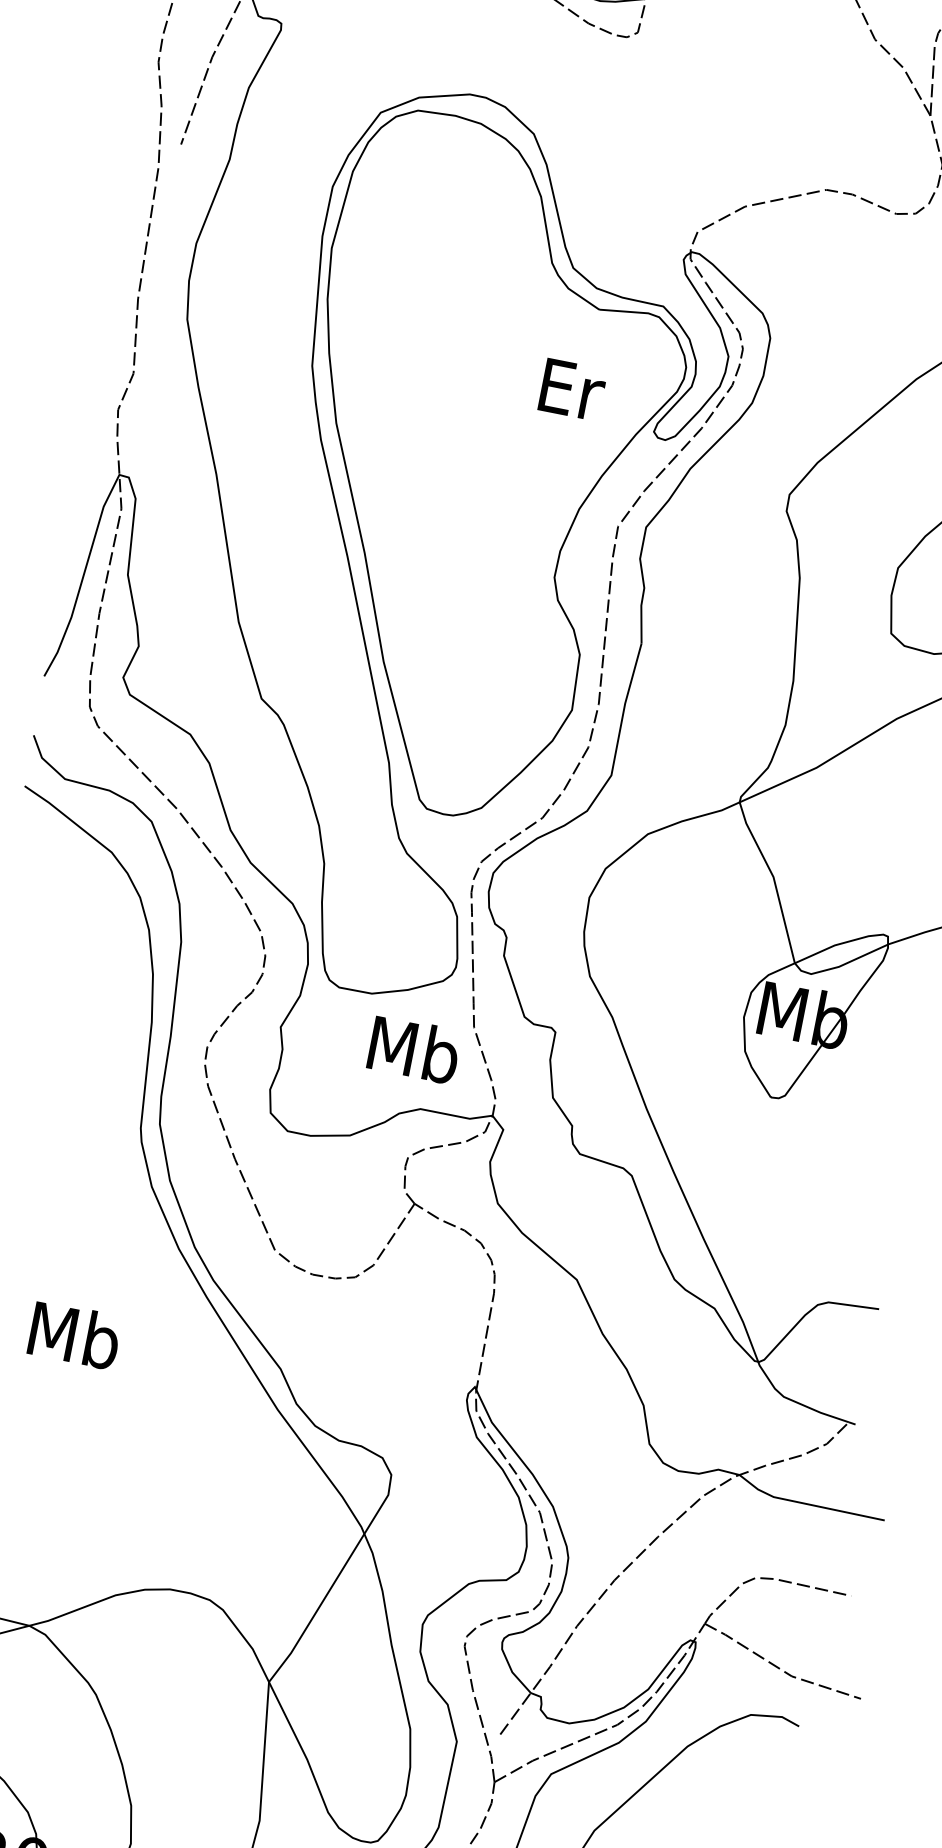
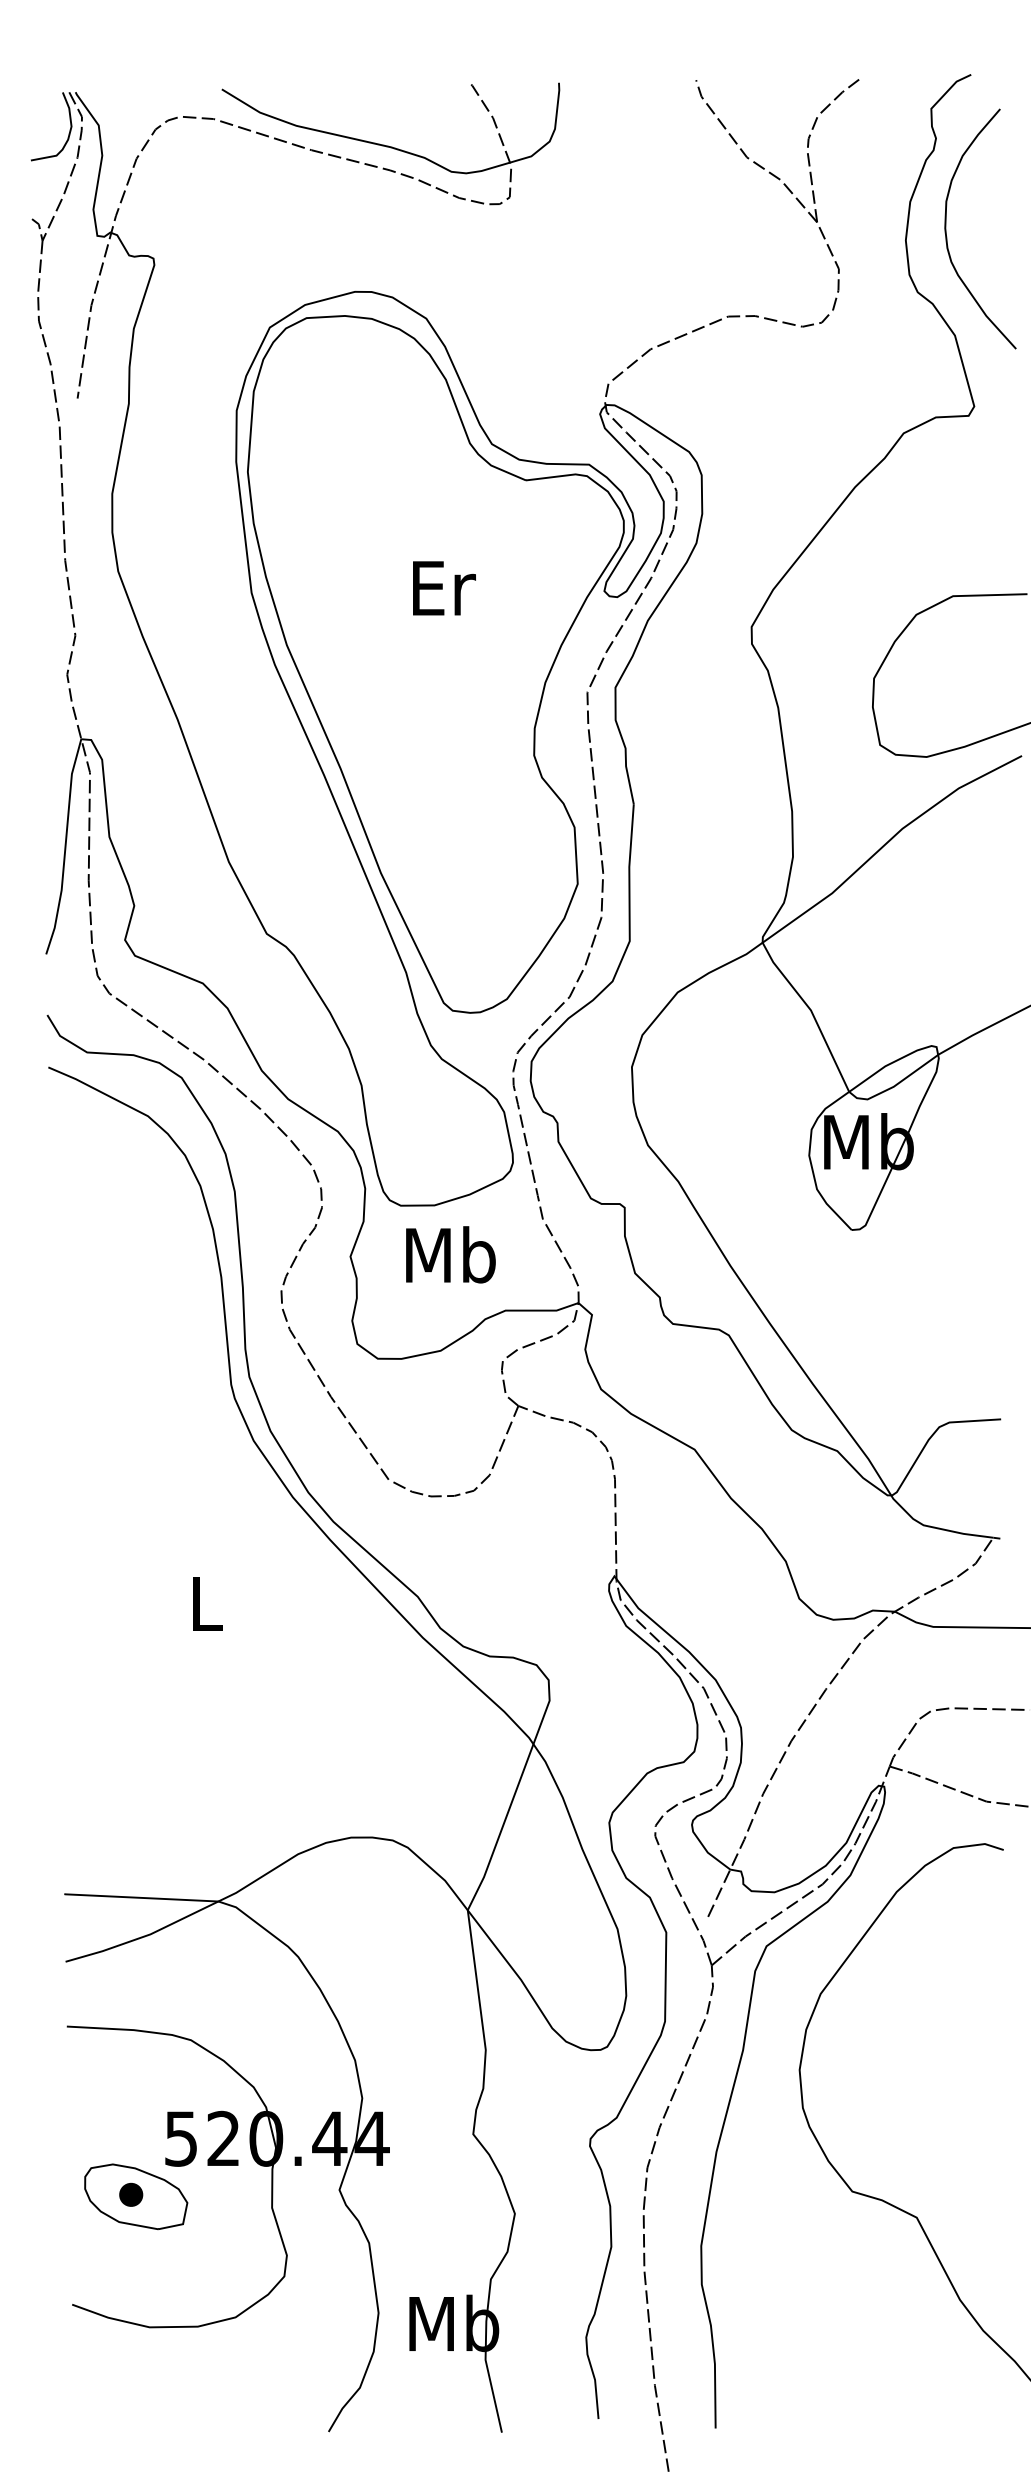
text: (572, 389) -> (444, 588), moved
text: (414, 1049) -> (450, 1254), moved
text: (74, 1335) -> (206, 1603), Mb -> L

